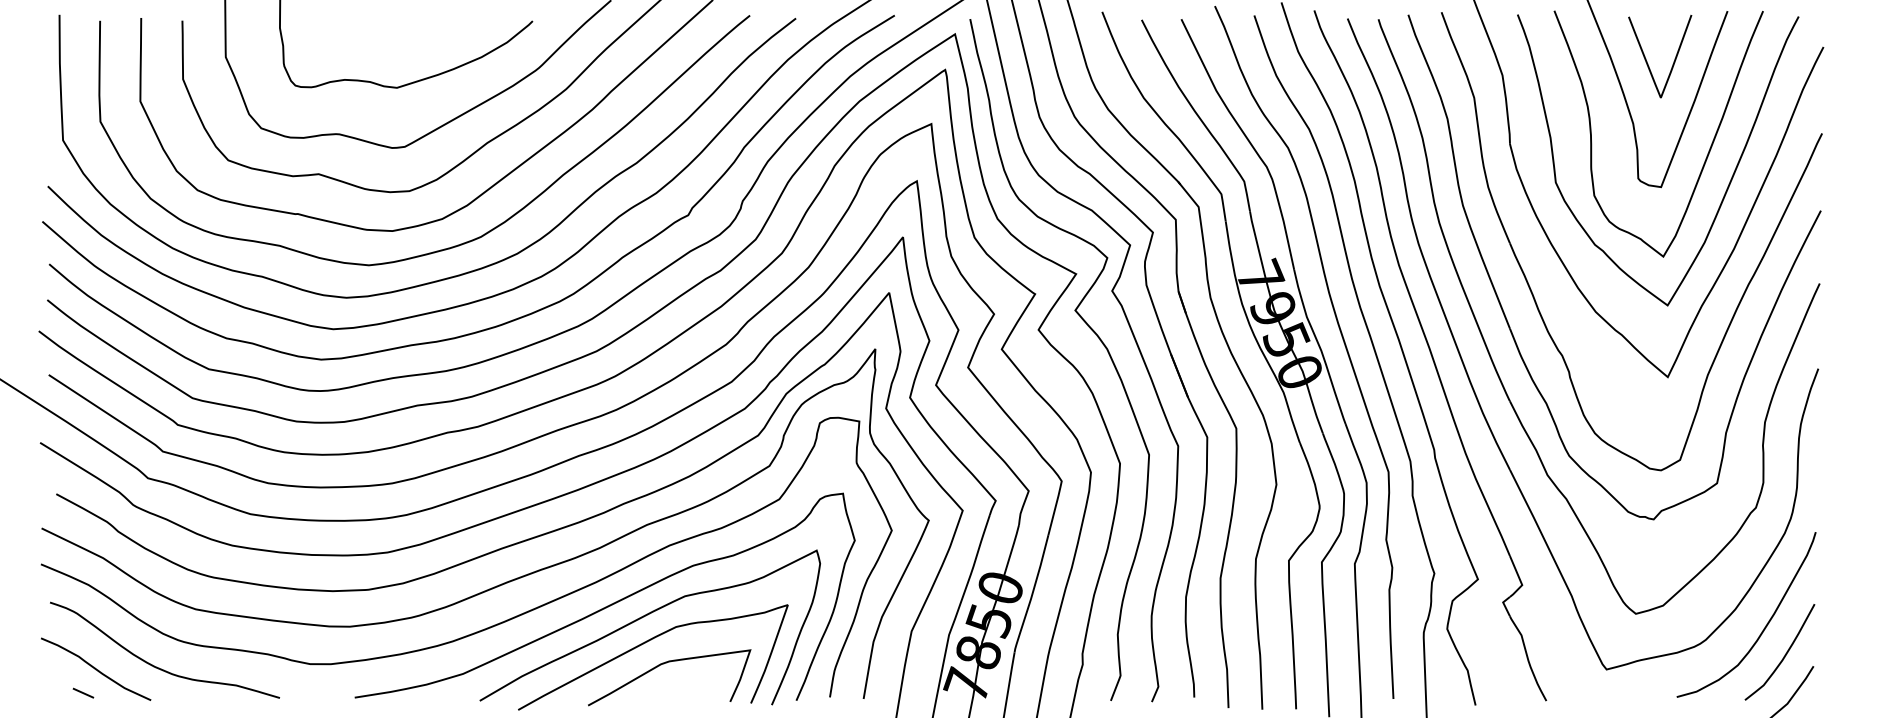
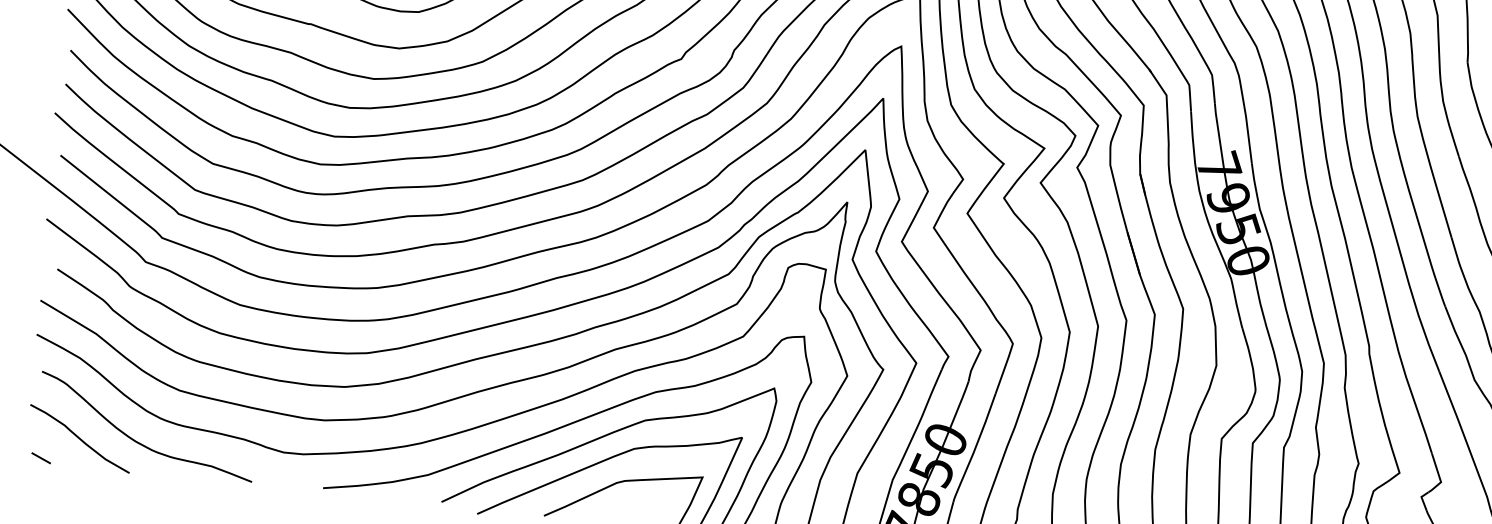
line: (83, 692) -> (41, 457), moved

